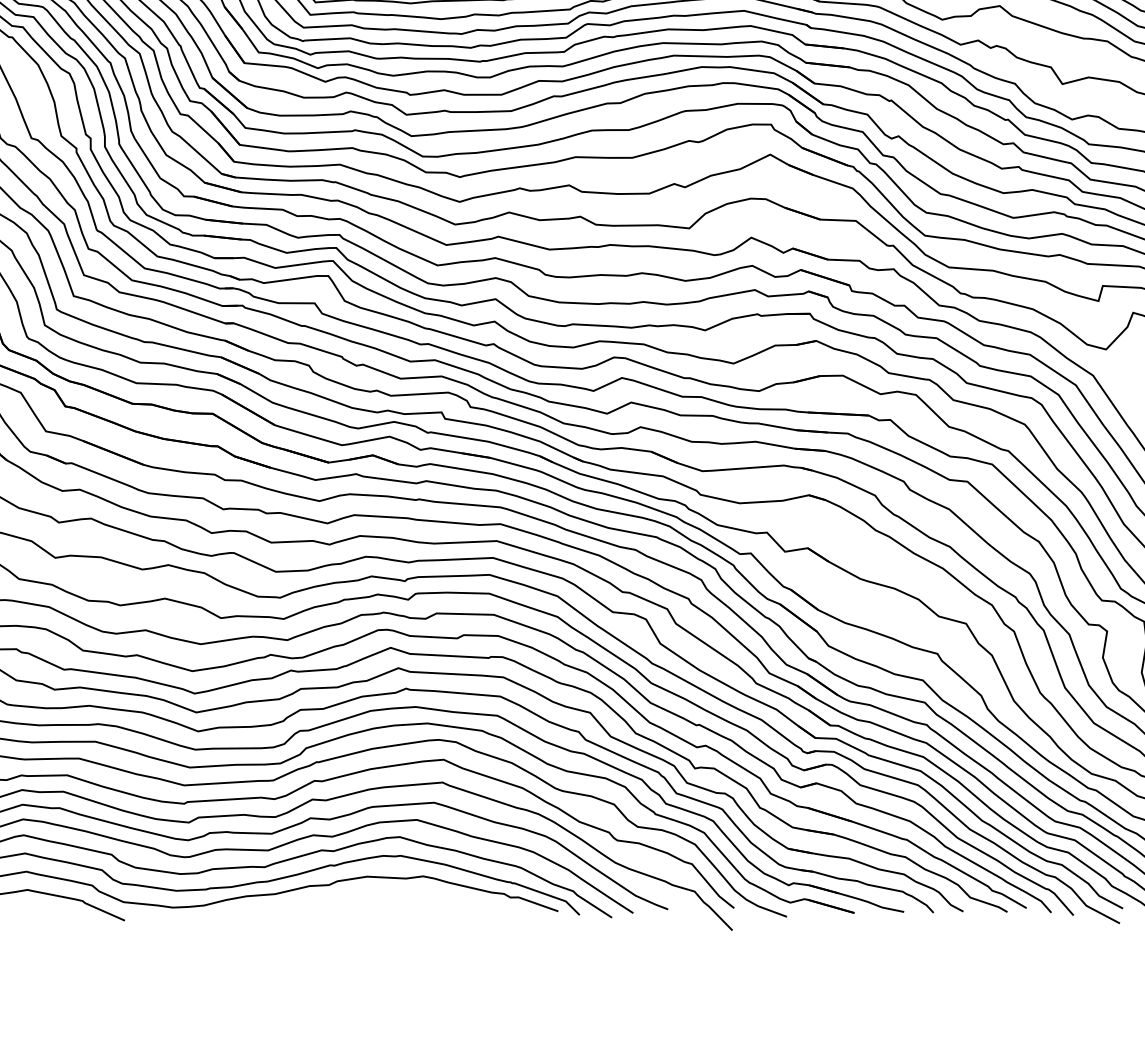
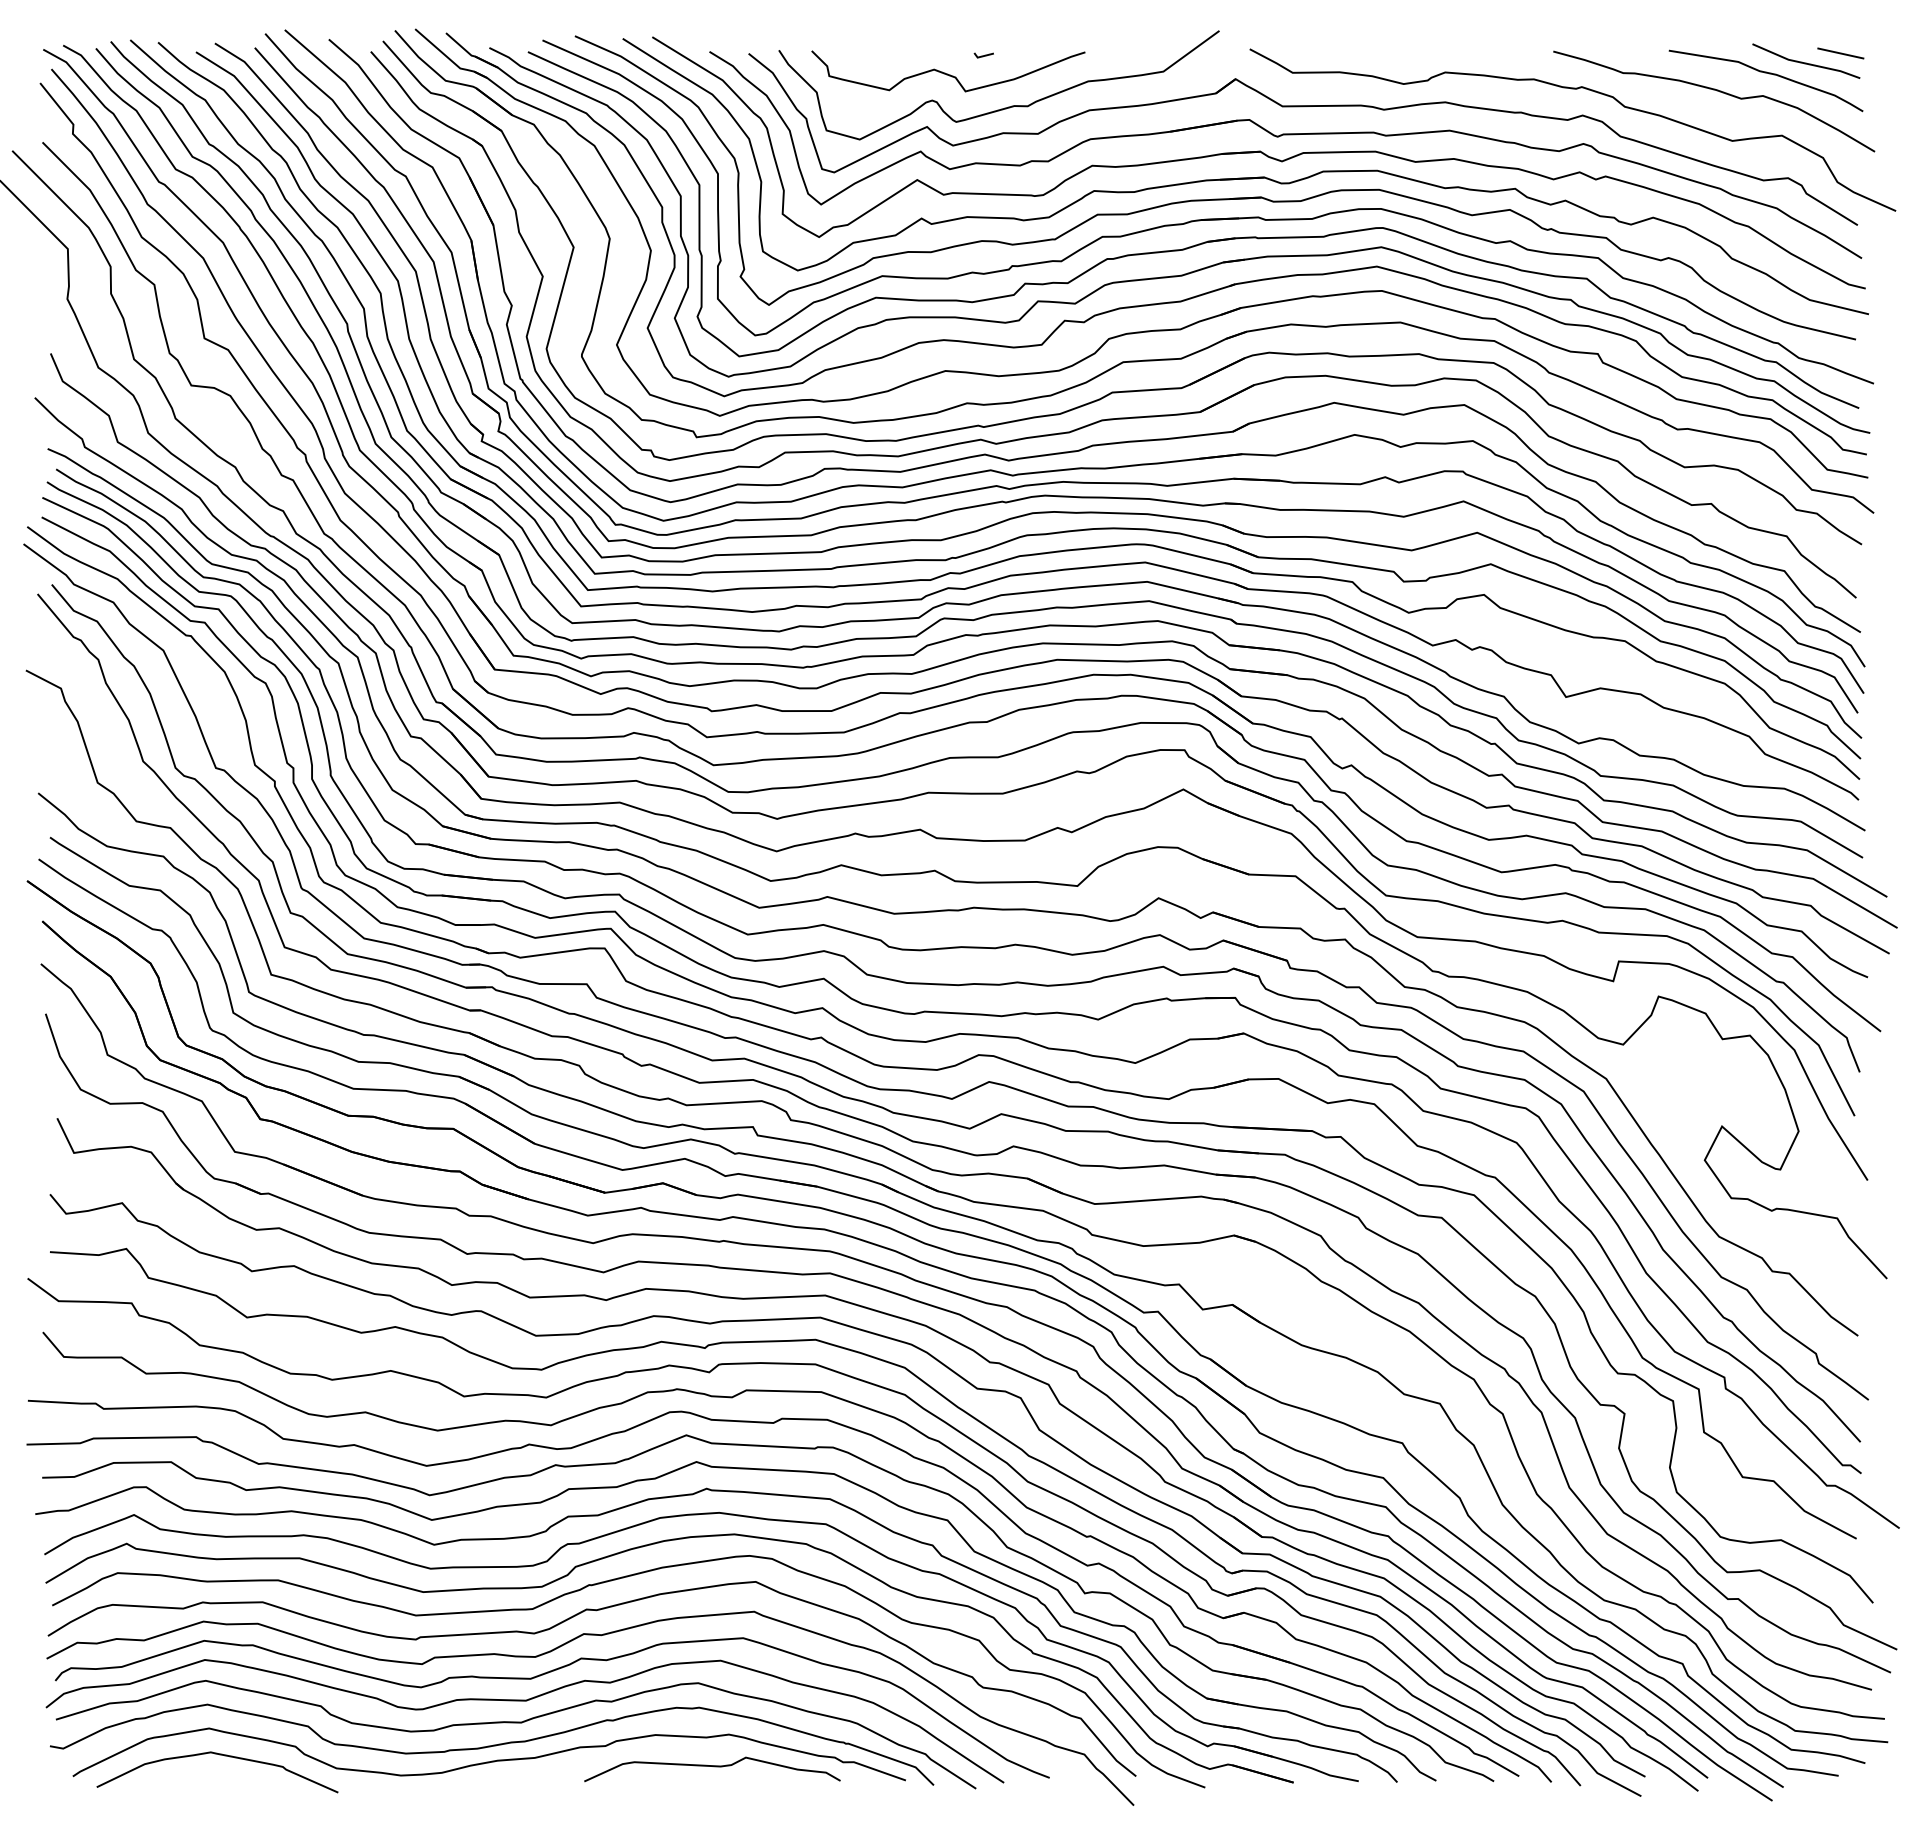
curve: (411, 901) -> (713, 1767), added

